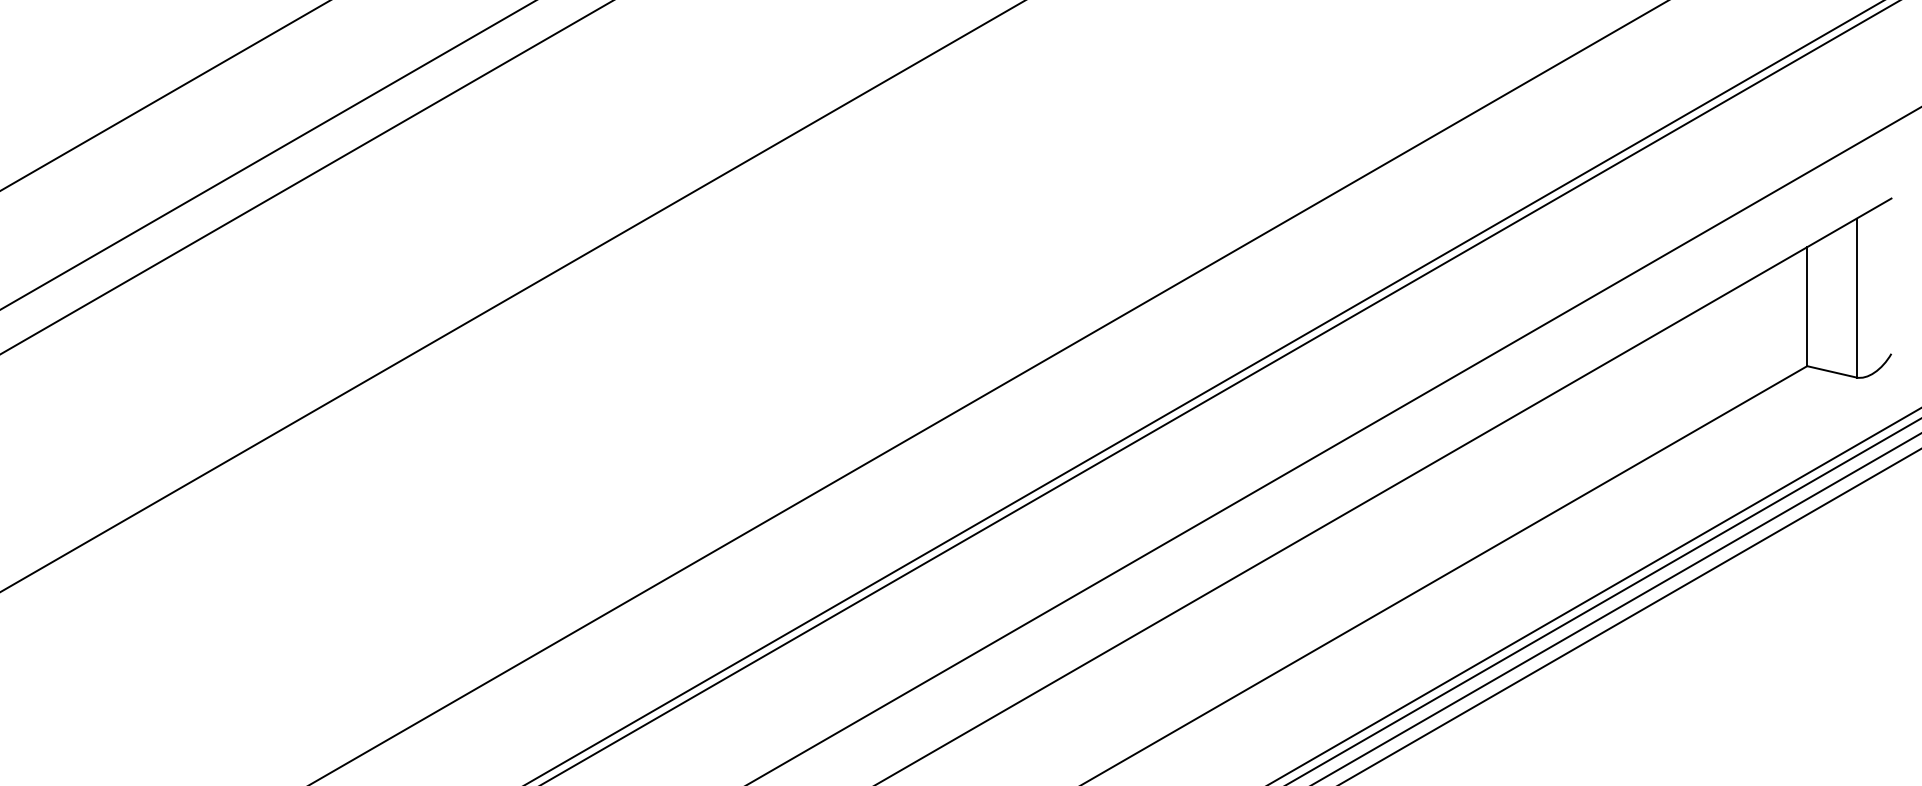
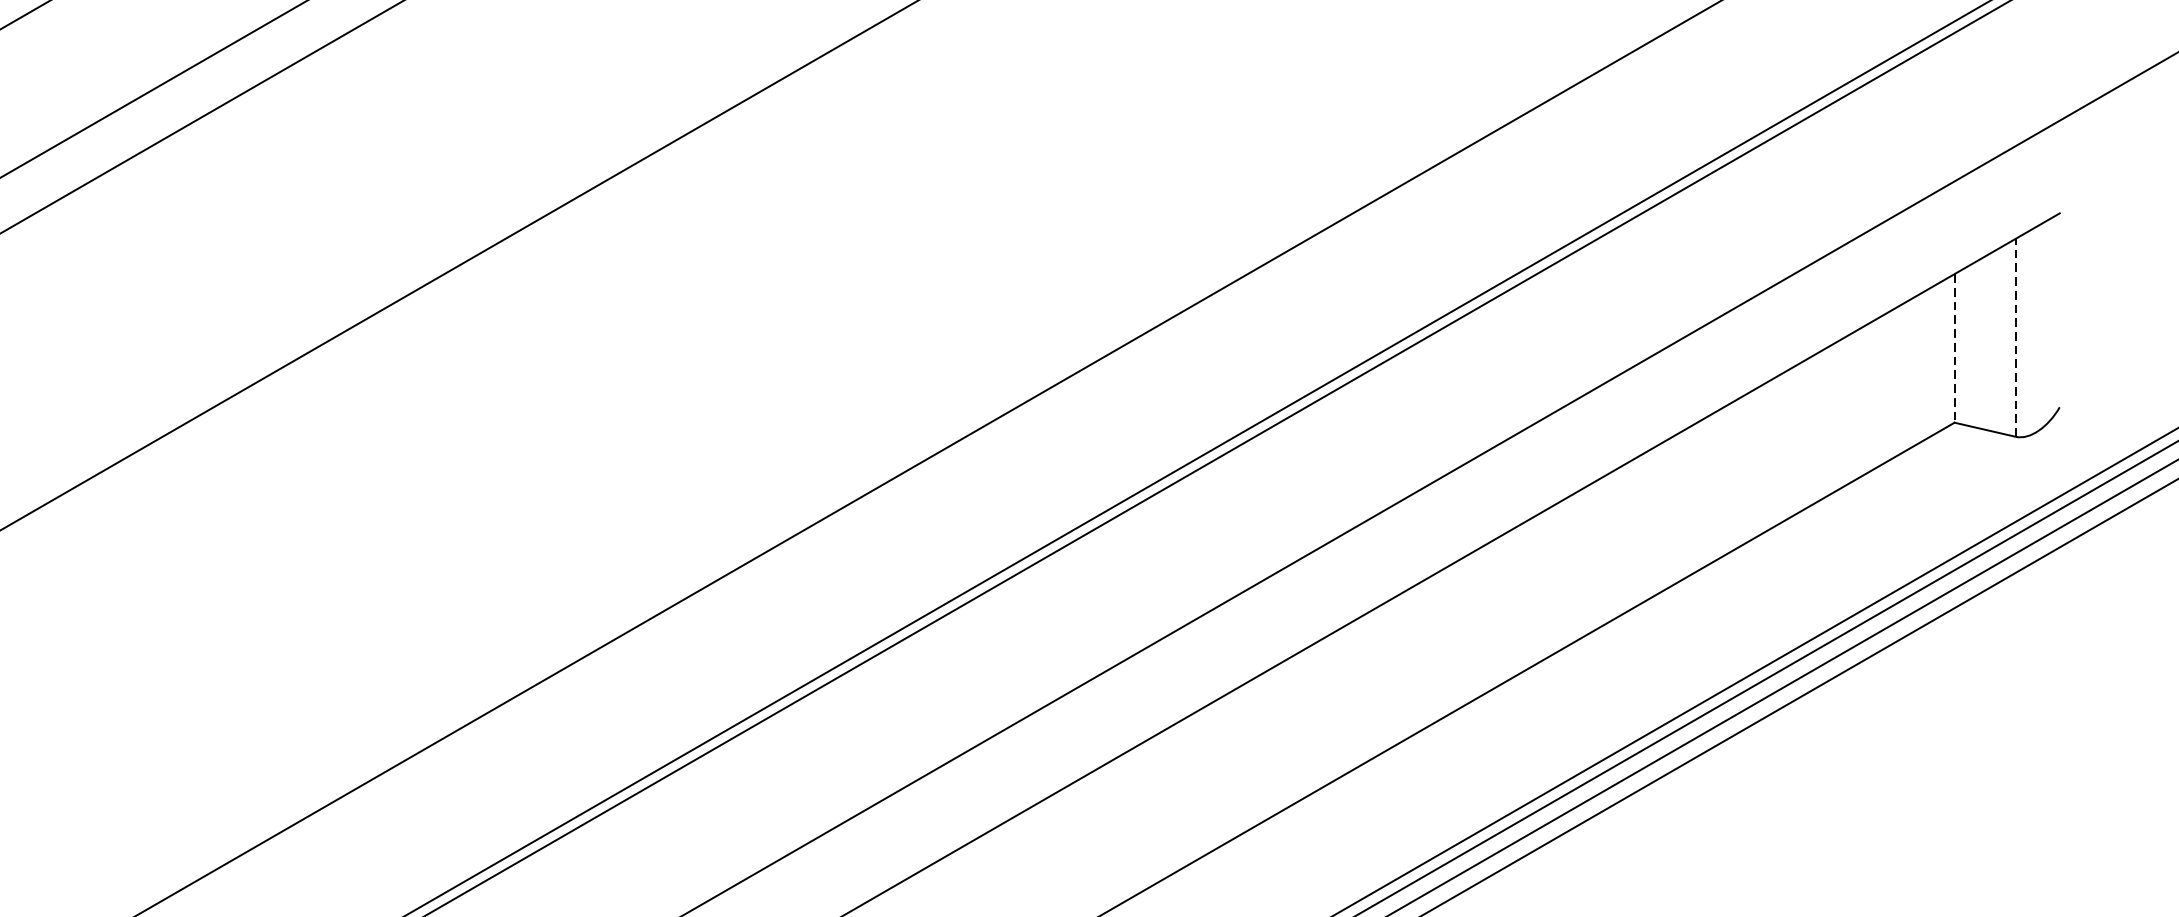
line: (1856, 297) -> (2016, 336), solid -> dashed
line: (1807, 307) -> (1954, 349), solid -> dashed

